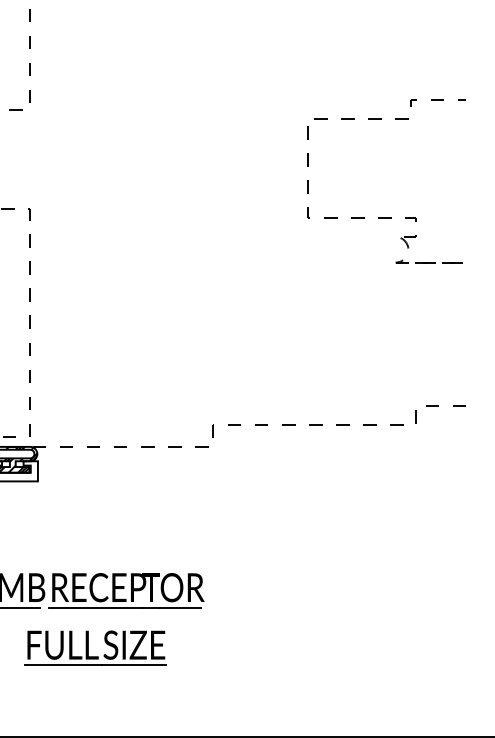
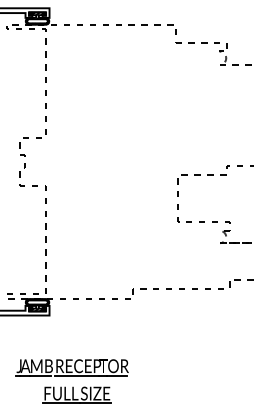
part: (385, 217) -> (215, 221), moved

